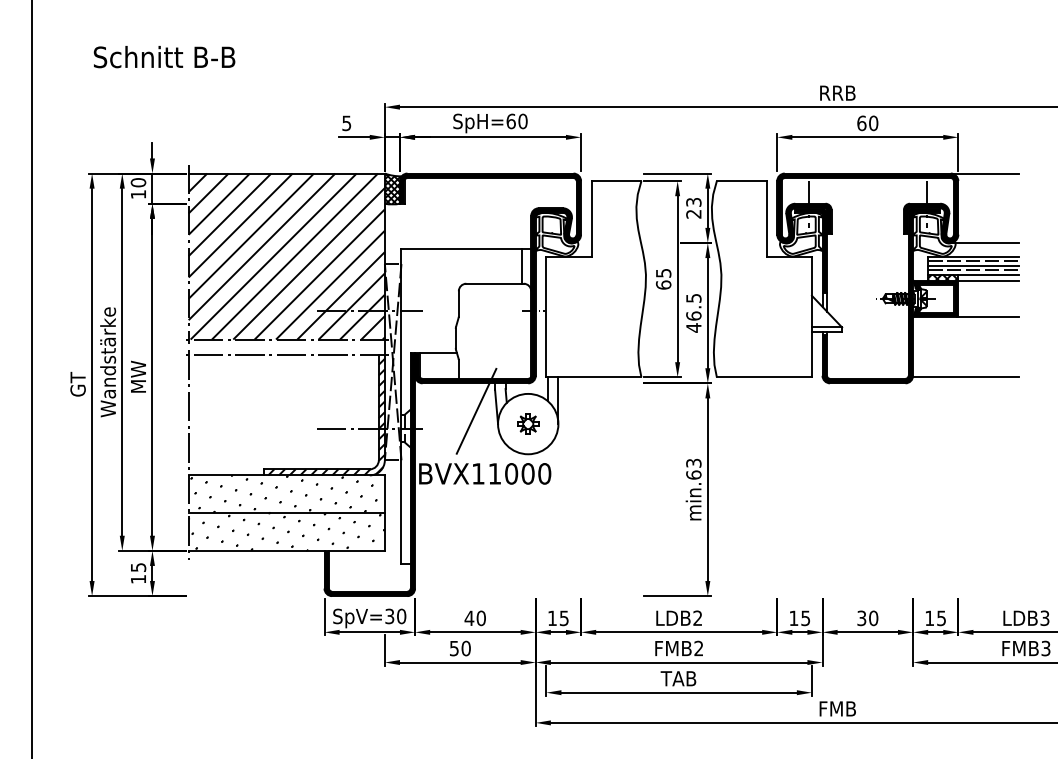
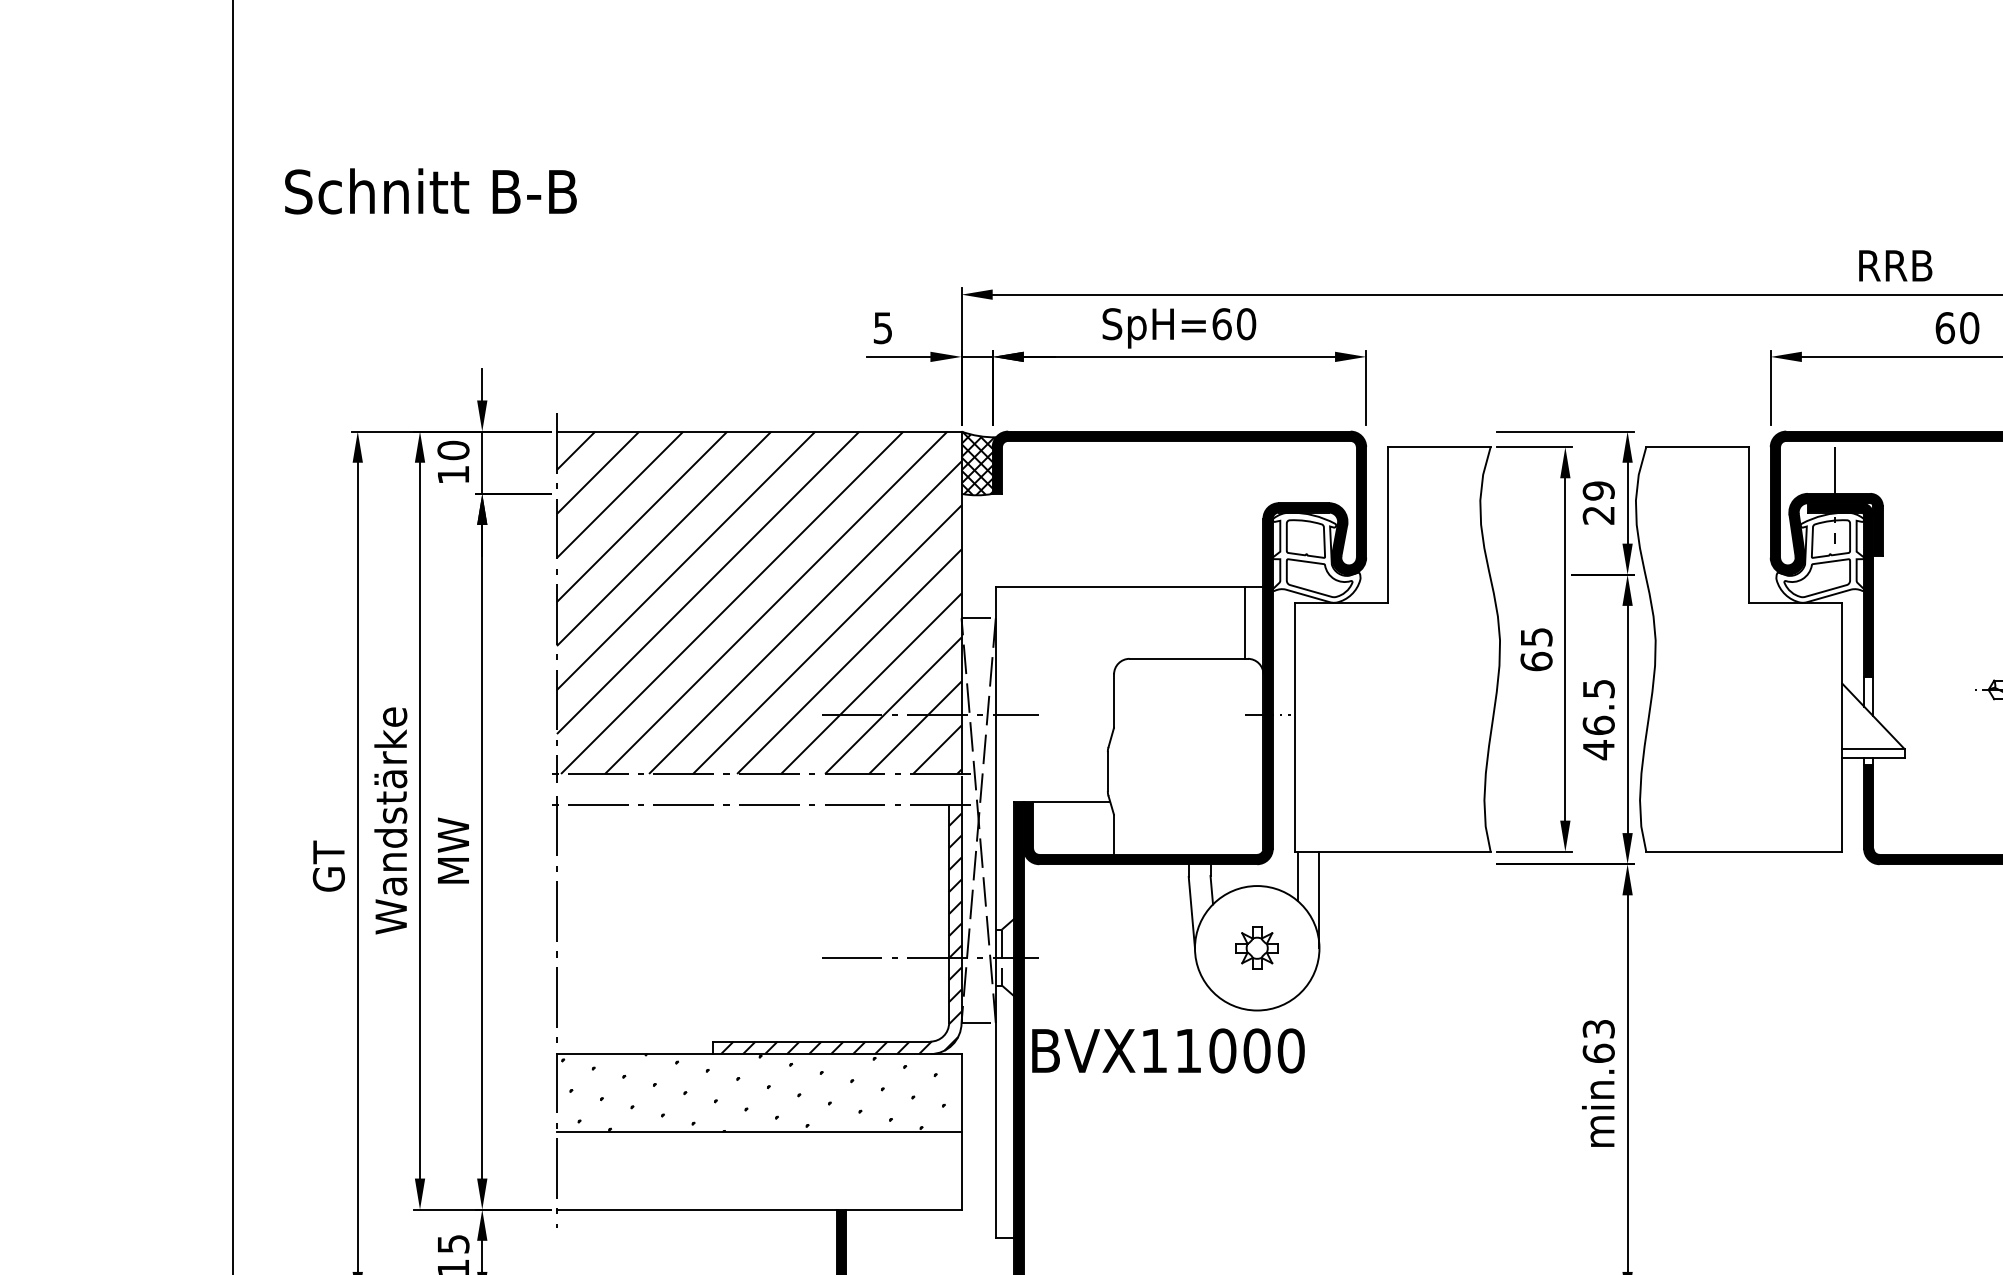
text: (164, 57) -> (430, 192), moved
text: (693, 201) -> (1598, 489), 23 -> 29
line: (476, 410) -> (1150, 920), removed
hatch: (286, 531) -> (758, 1169), removed

